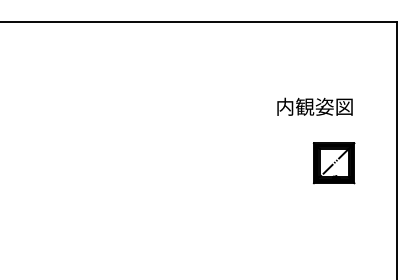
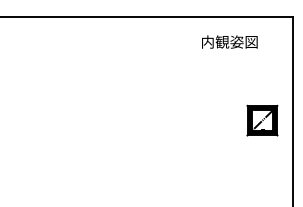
text: (314, 106) -> (229, 41), moved
part: (333, 163) -> (261, 120), moved

